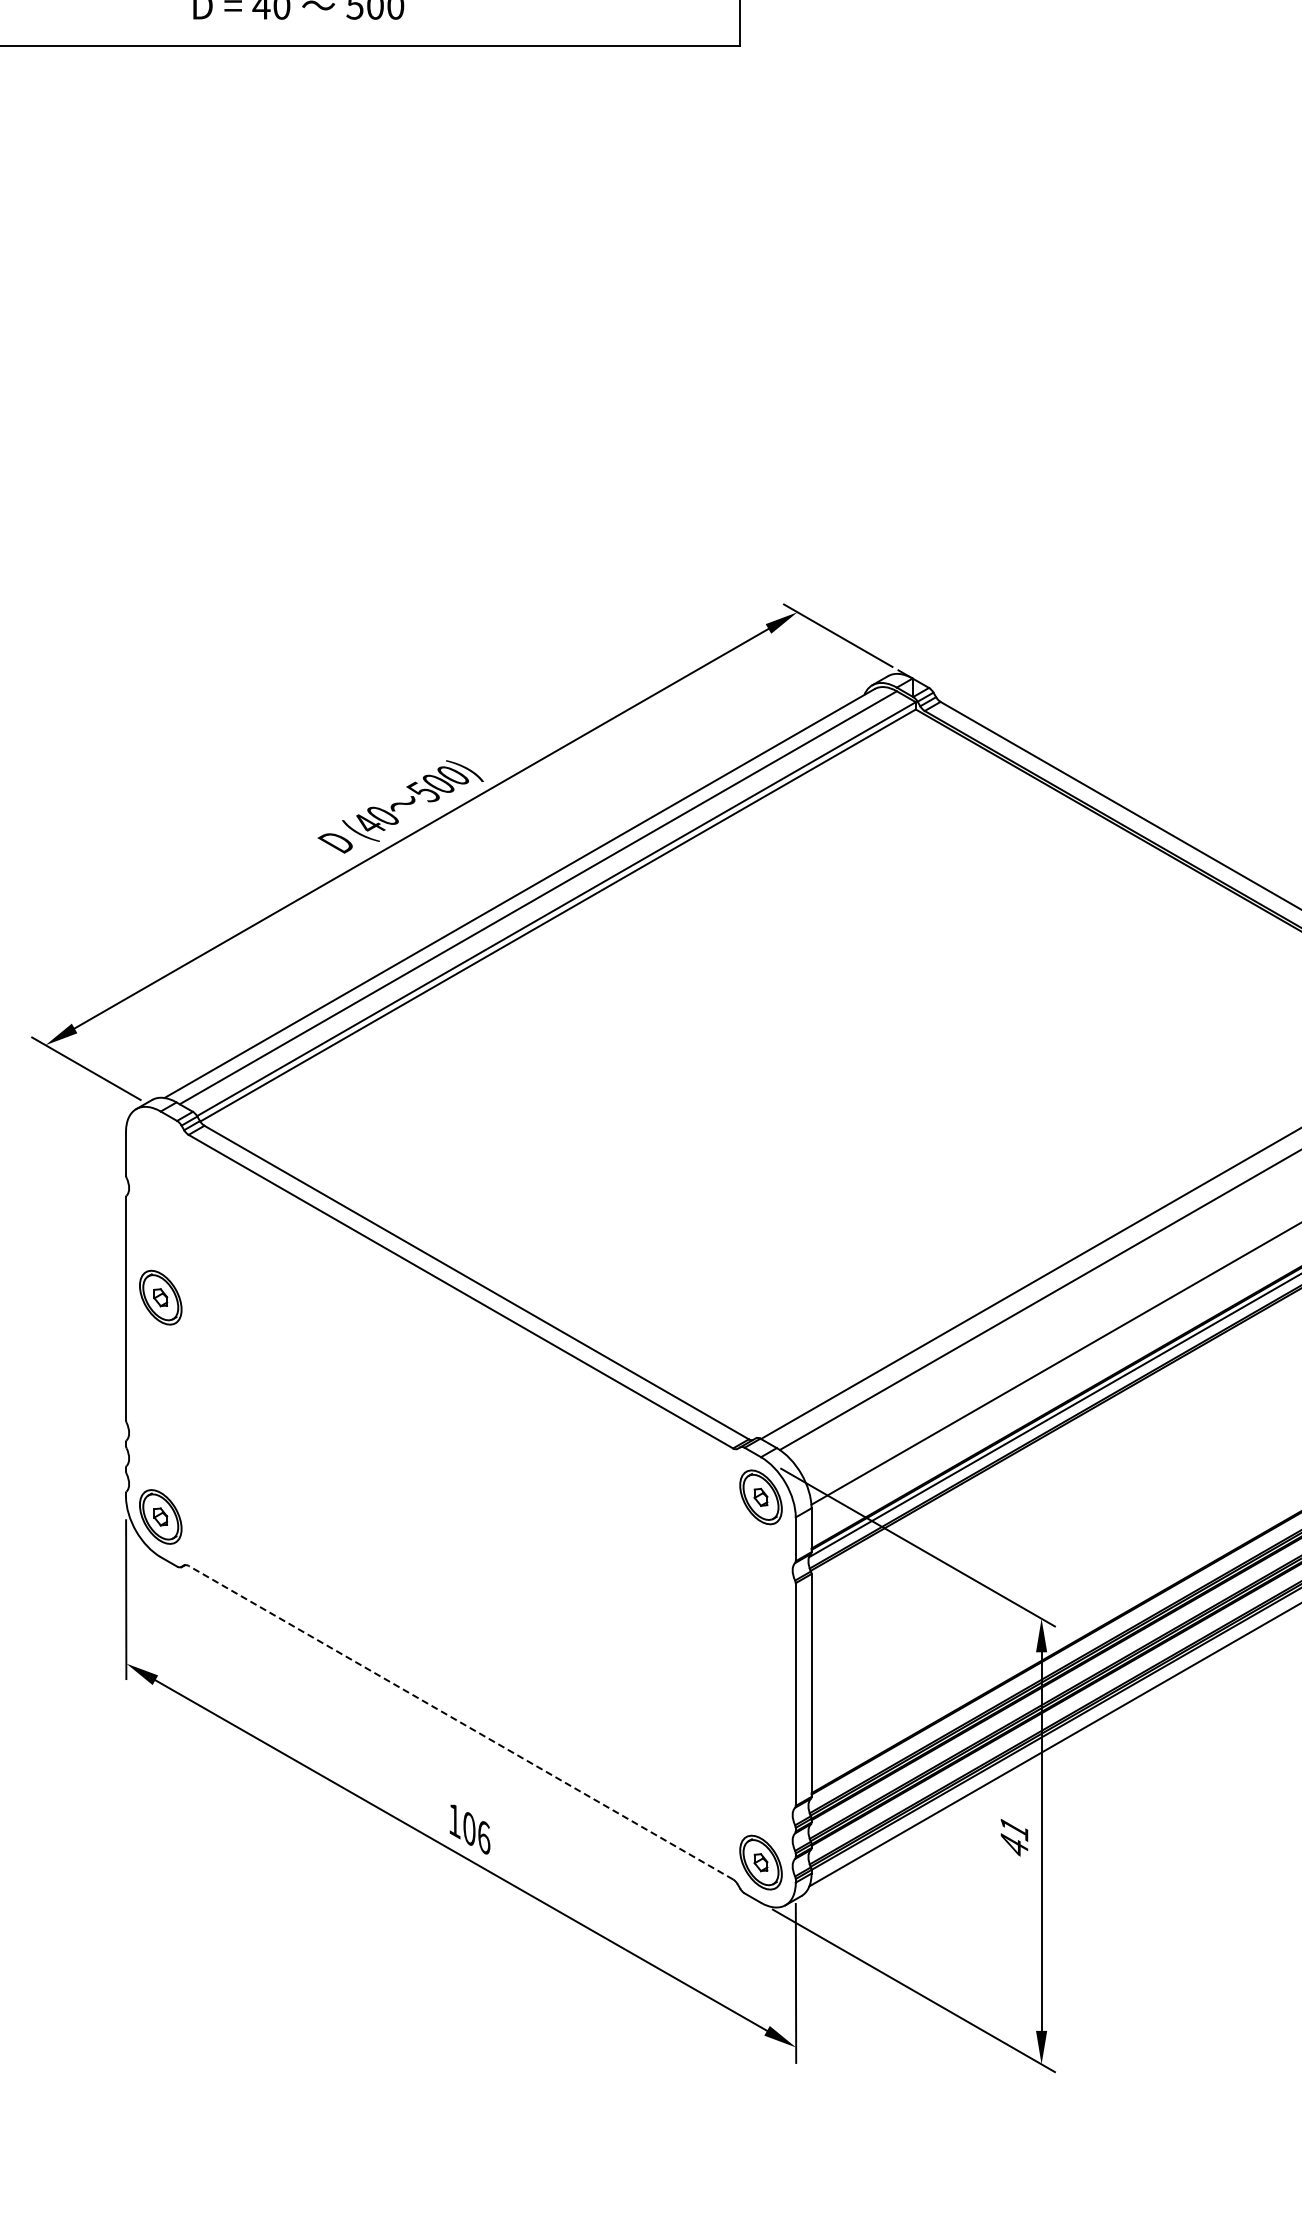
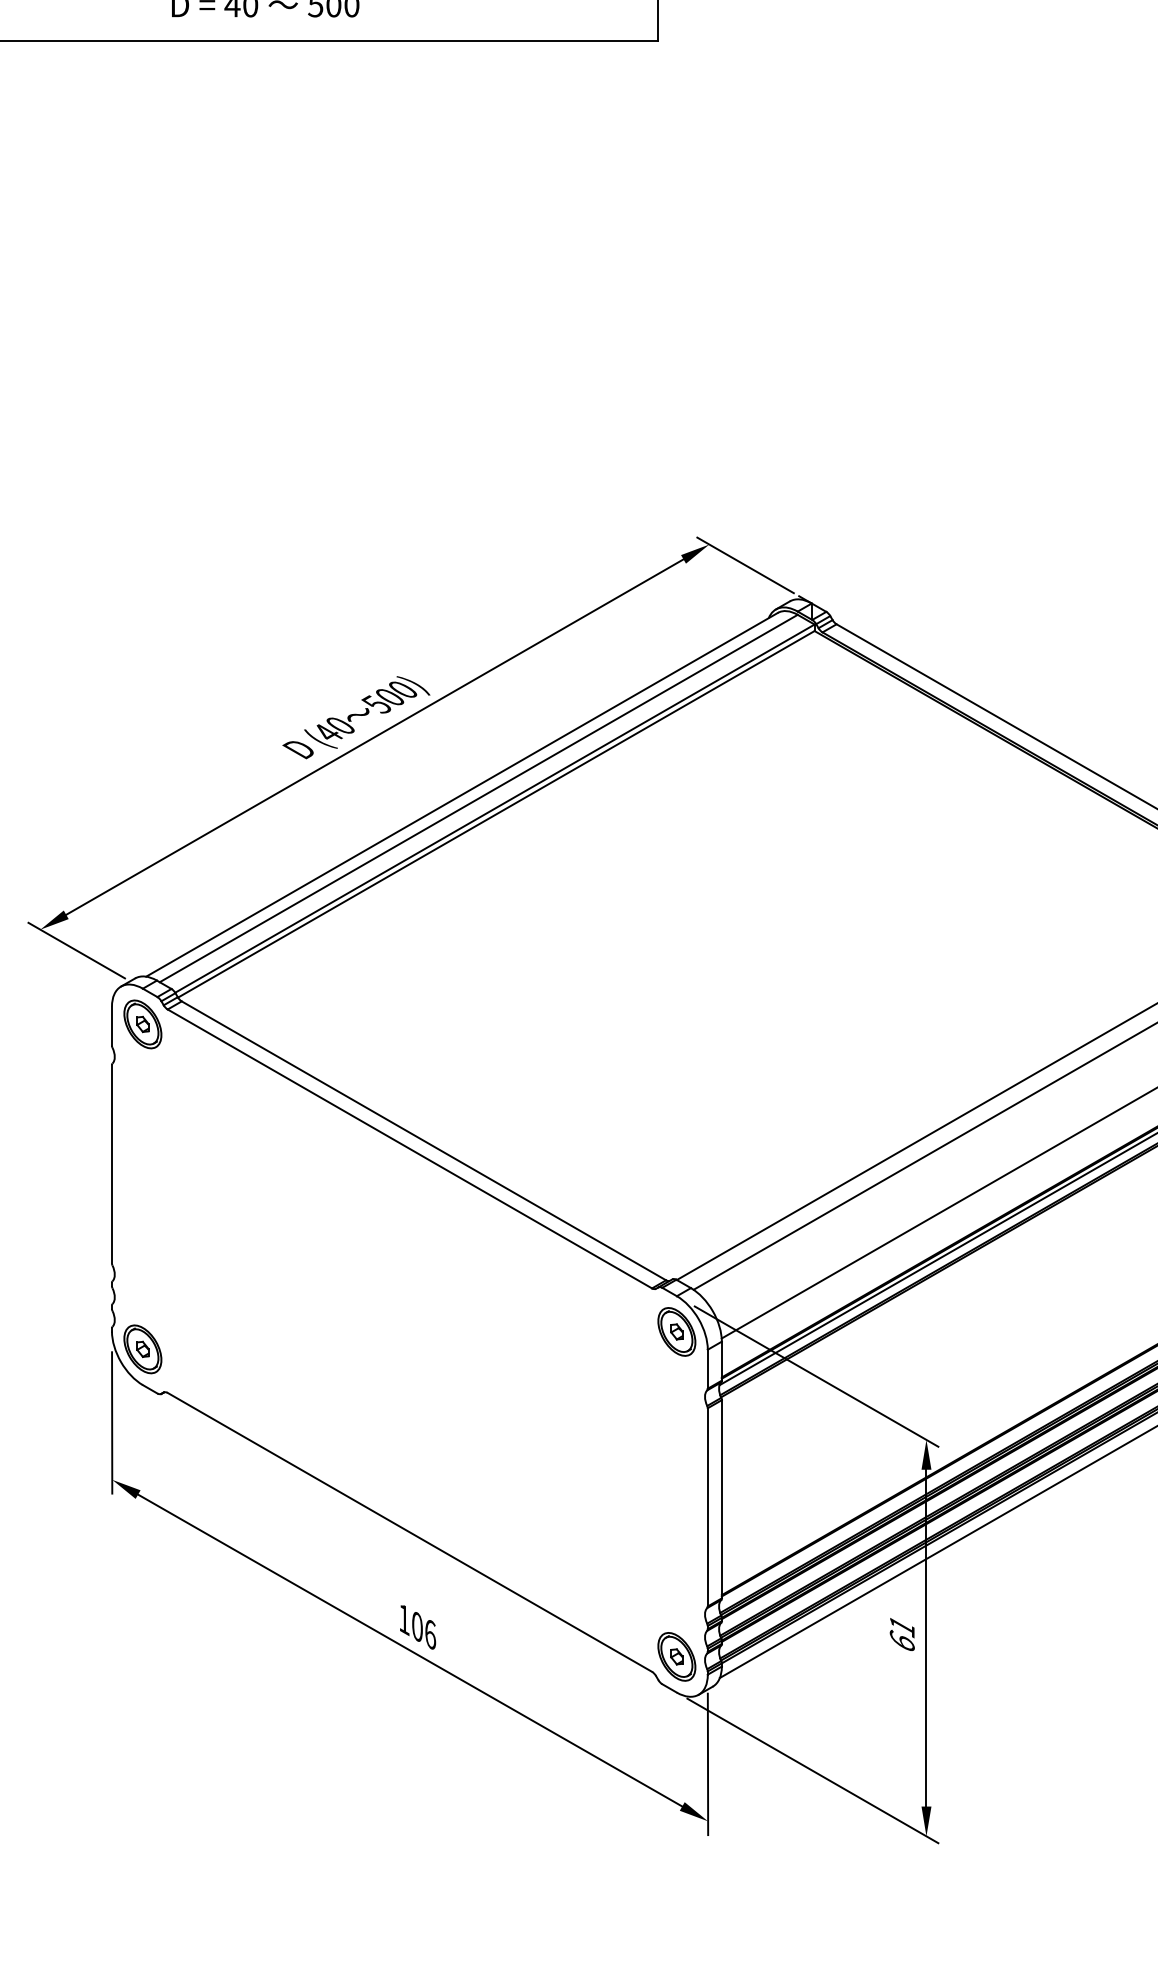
part: (160, 1297) -> (142, 1024), moved
line: (460, 1722) -> (409, 1532), dashed -> solid
text: (1014, 1844) -> (902, 1640), 41 -> 61

